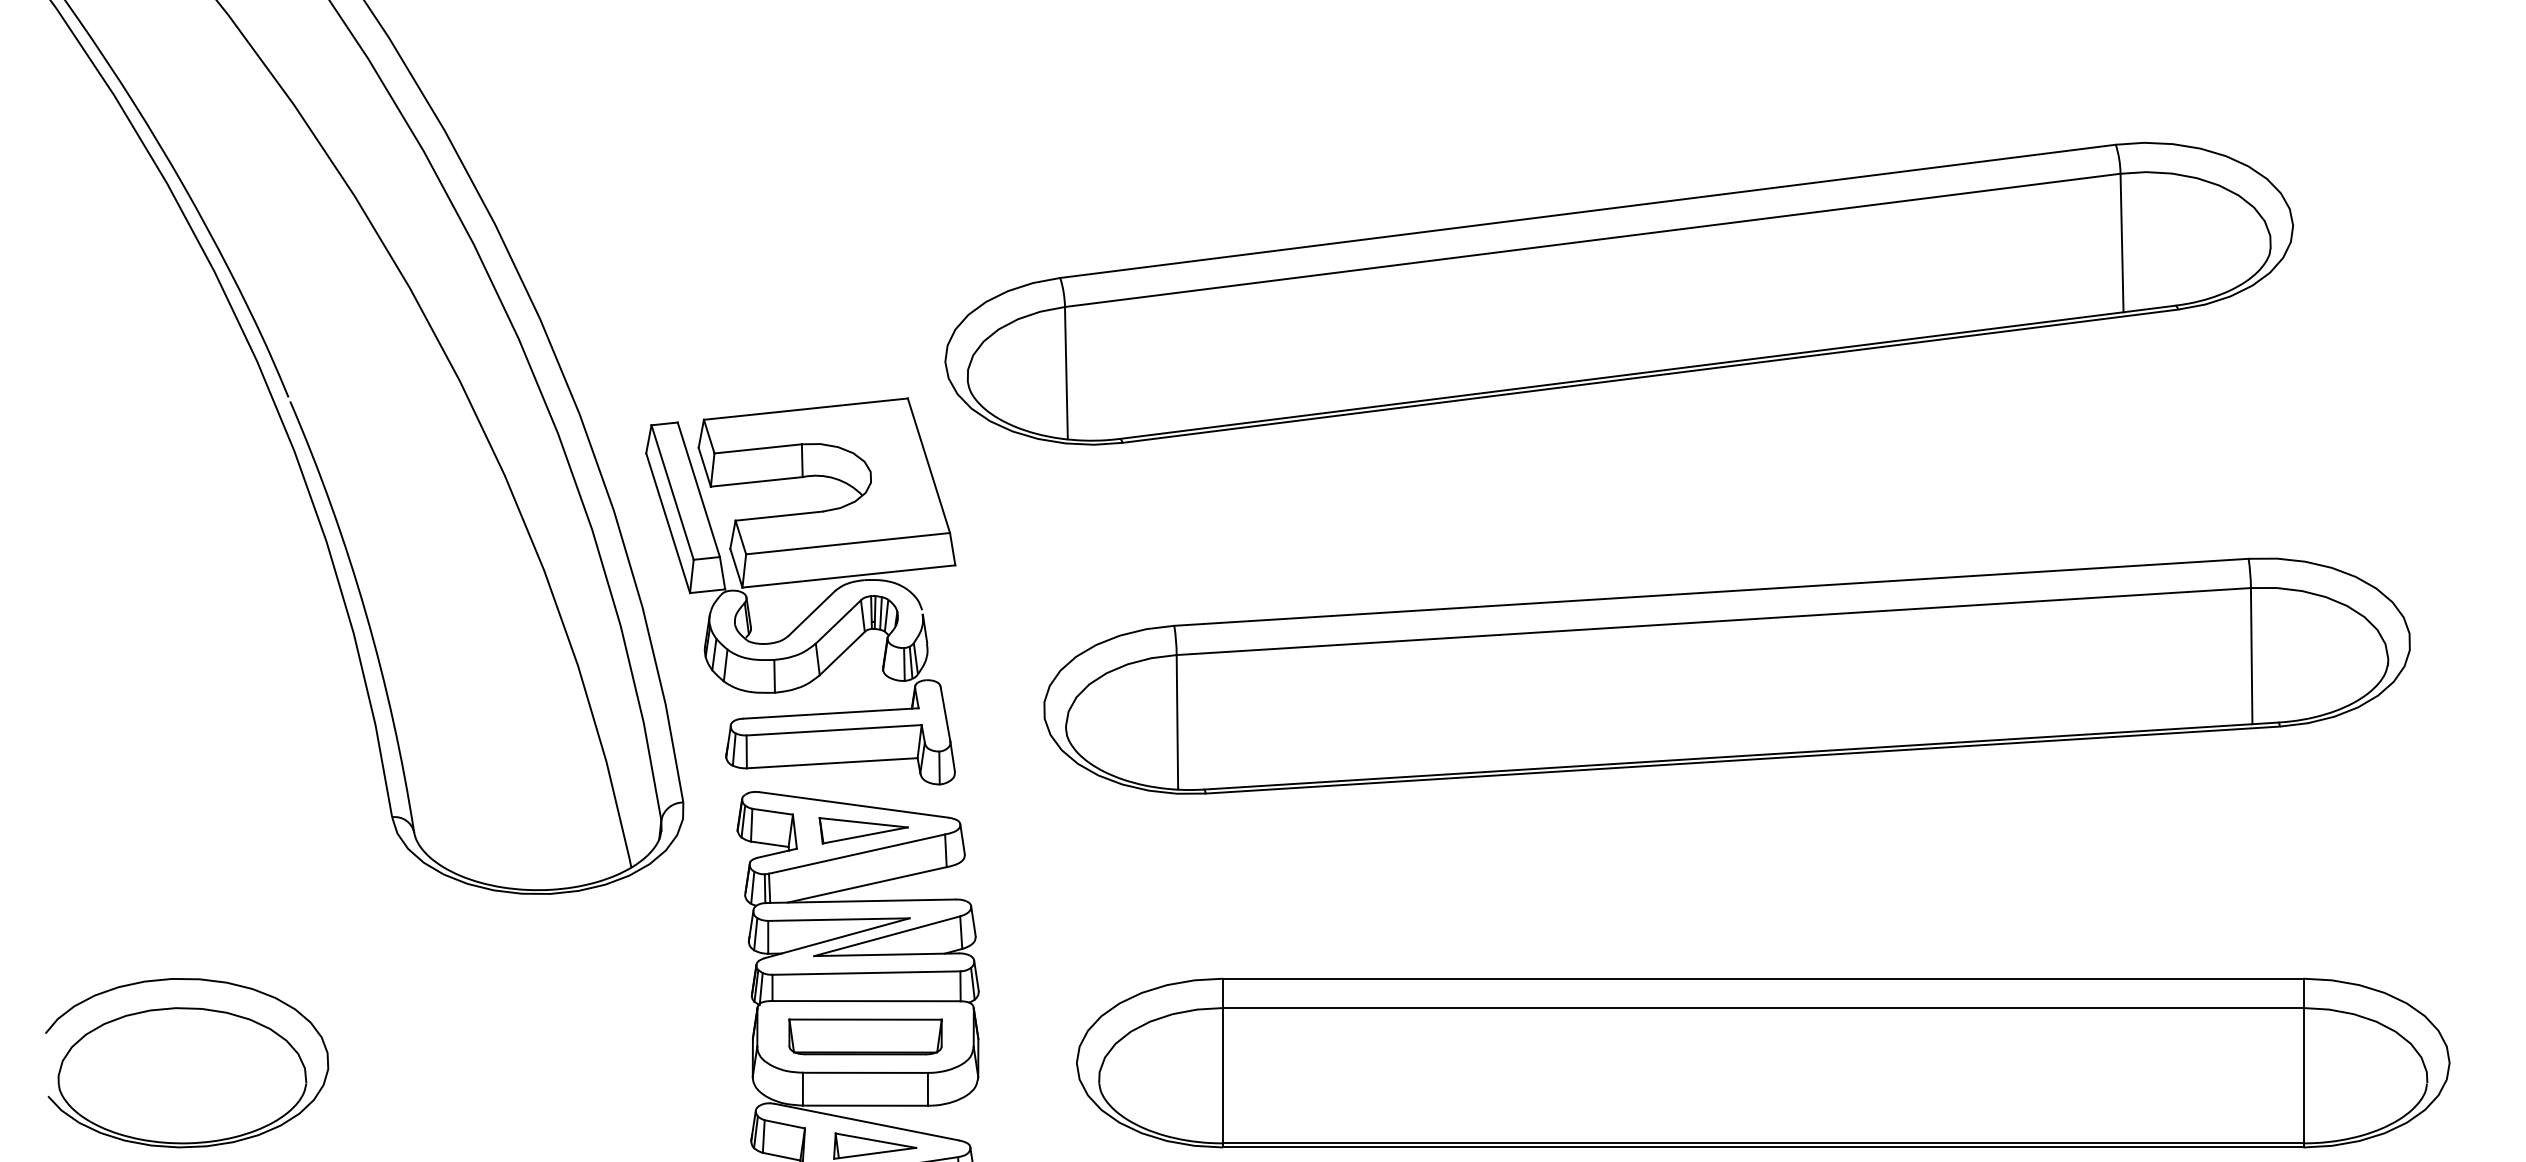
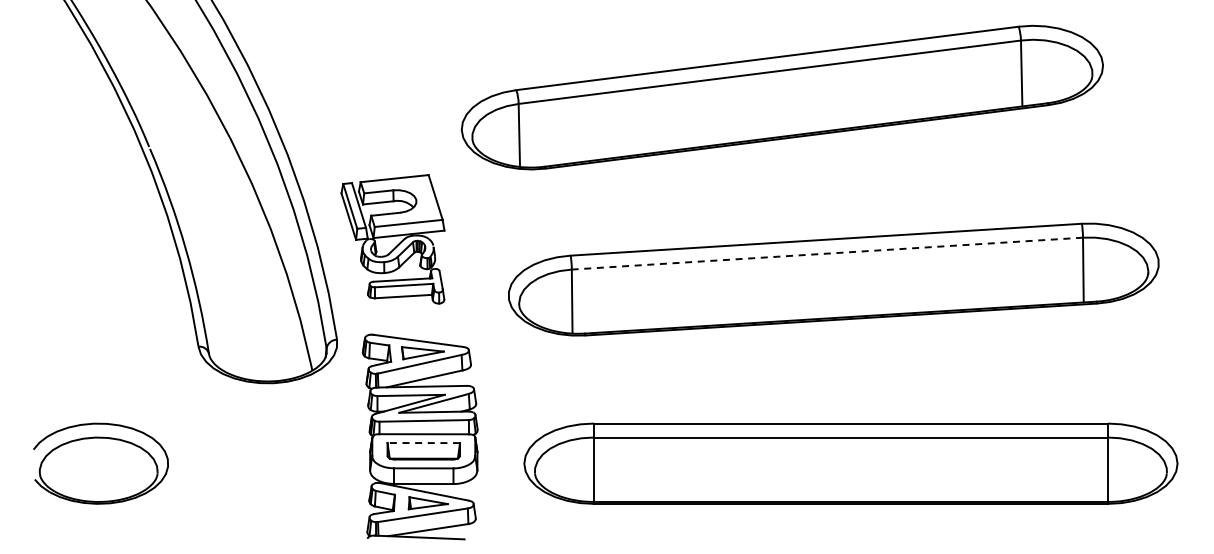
part: (799, 591) -> (392, 239), size x0.7
line: (1711, 621) -> (826, 253), solid -> dashed
line: (864, 1020) -> (423, 443), solid -> dashed

